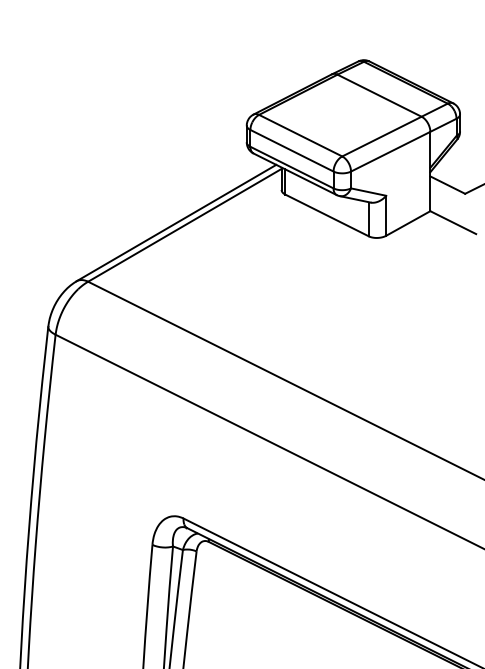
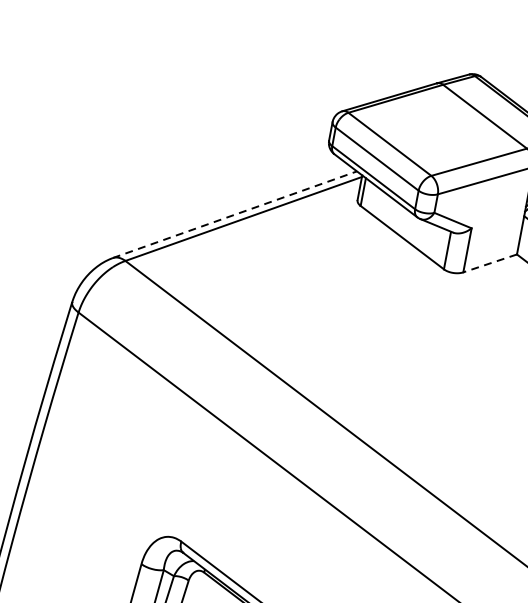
line: (176, 223) -> (234, 215), solid -> dashed
line: (407, 223) -> (489, 263), solid -> dashed

